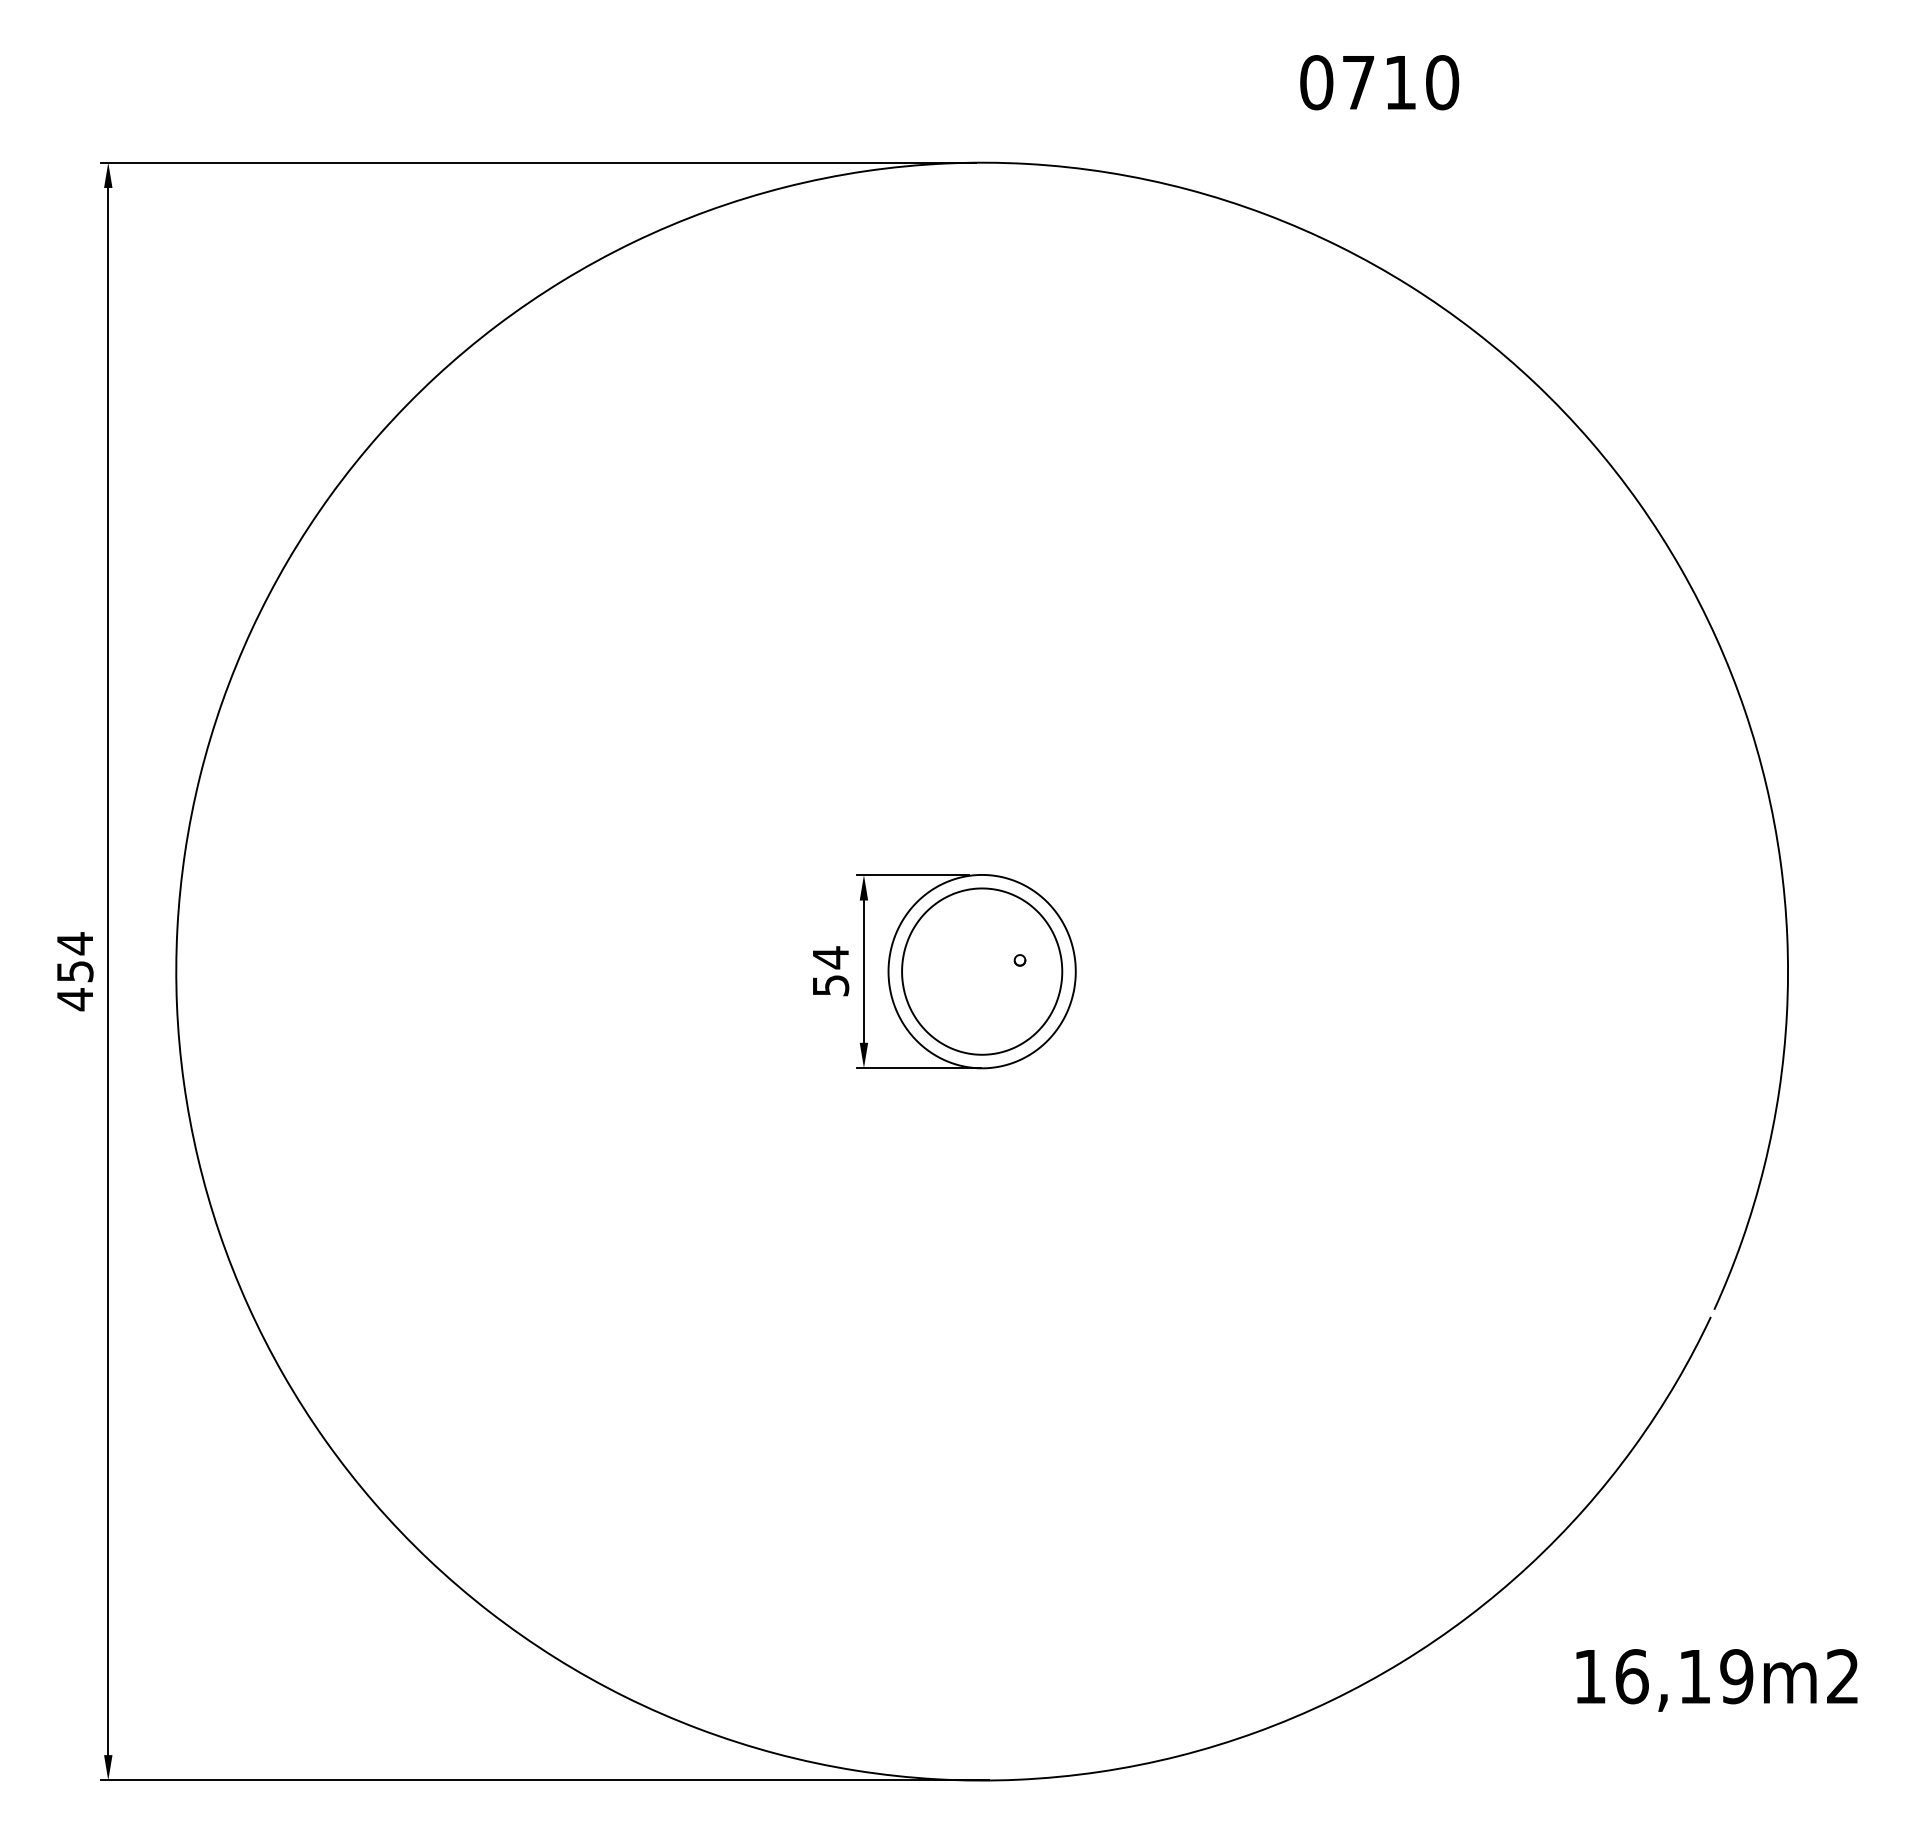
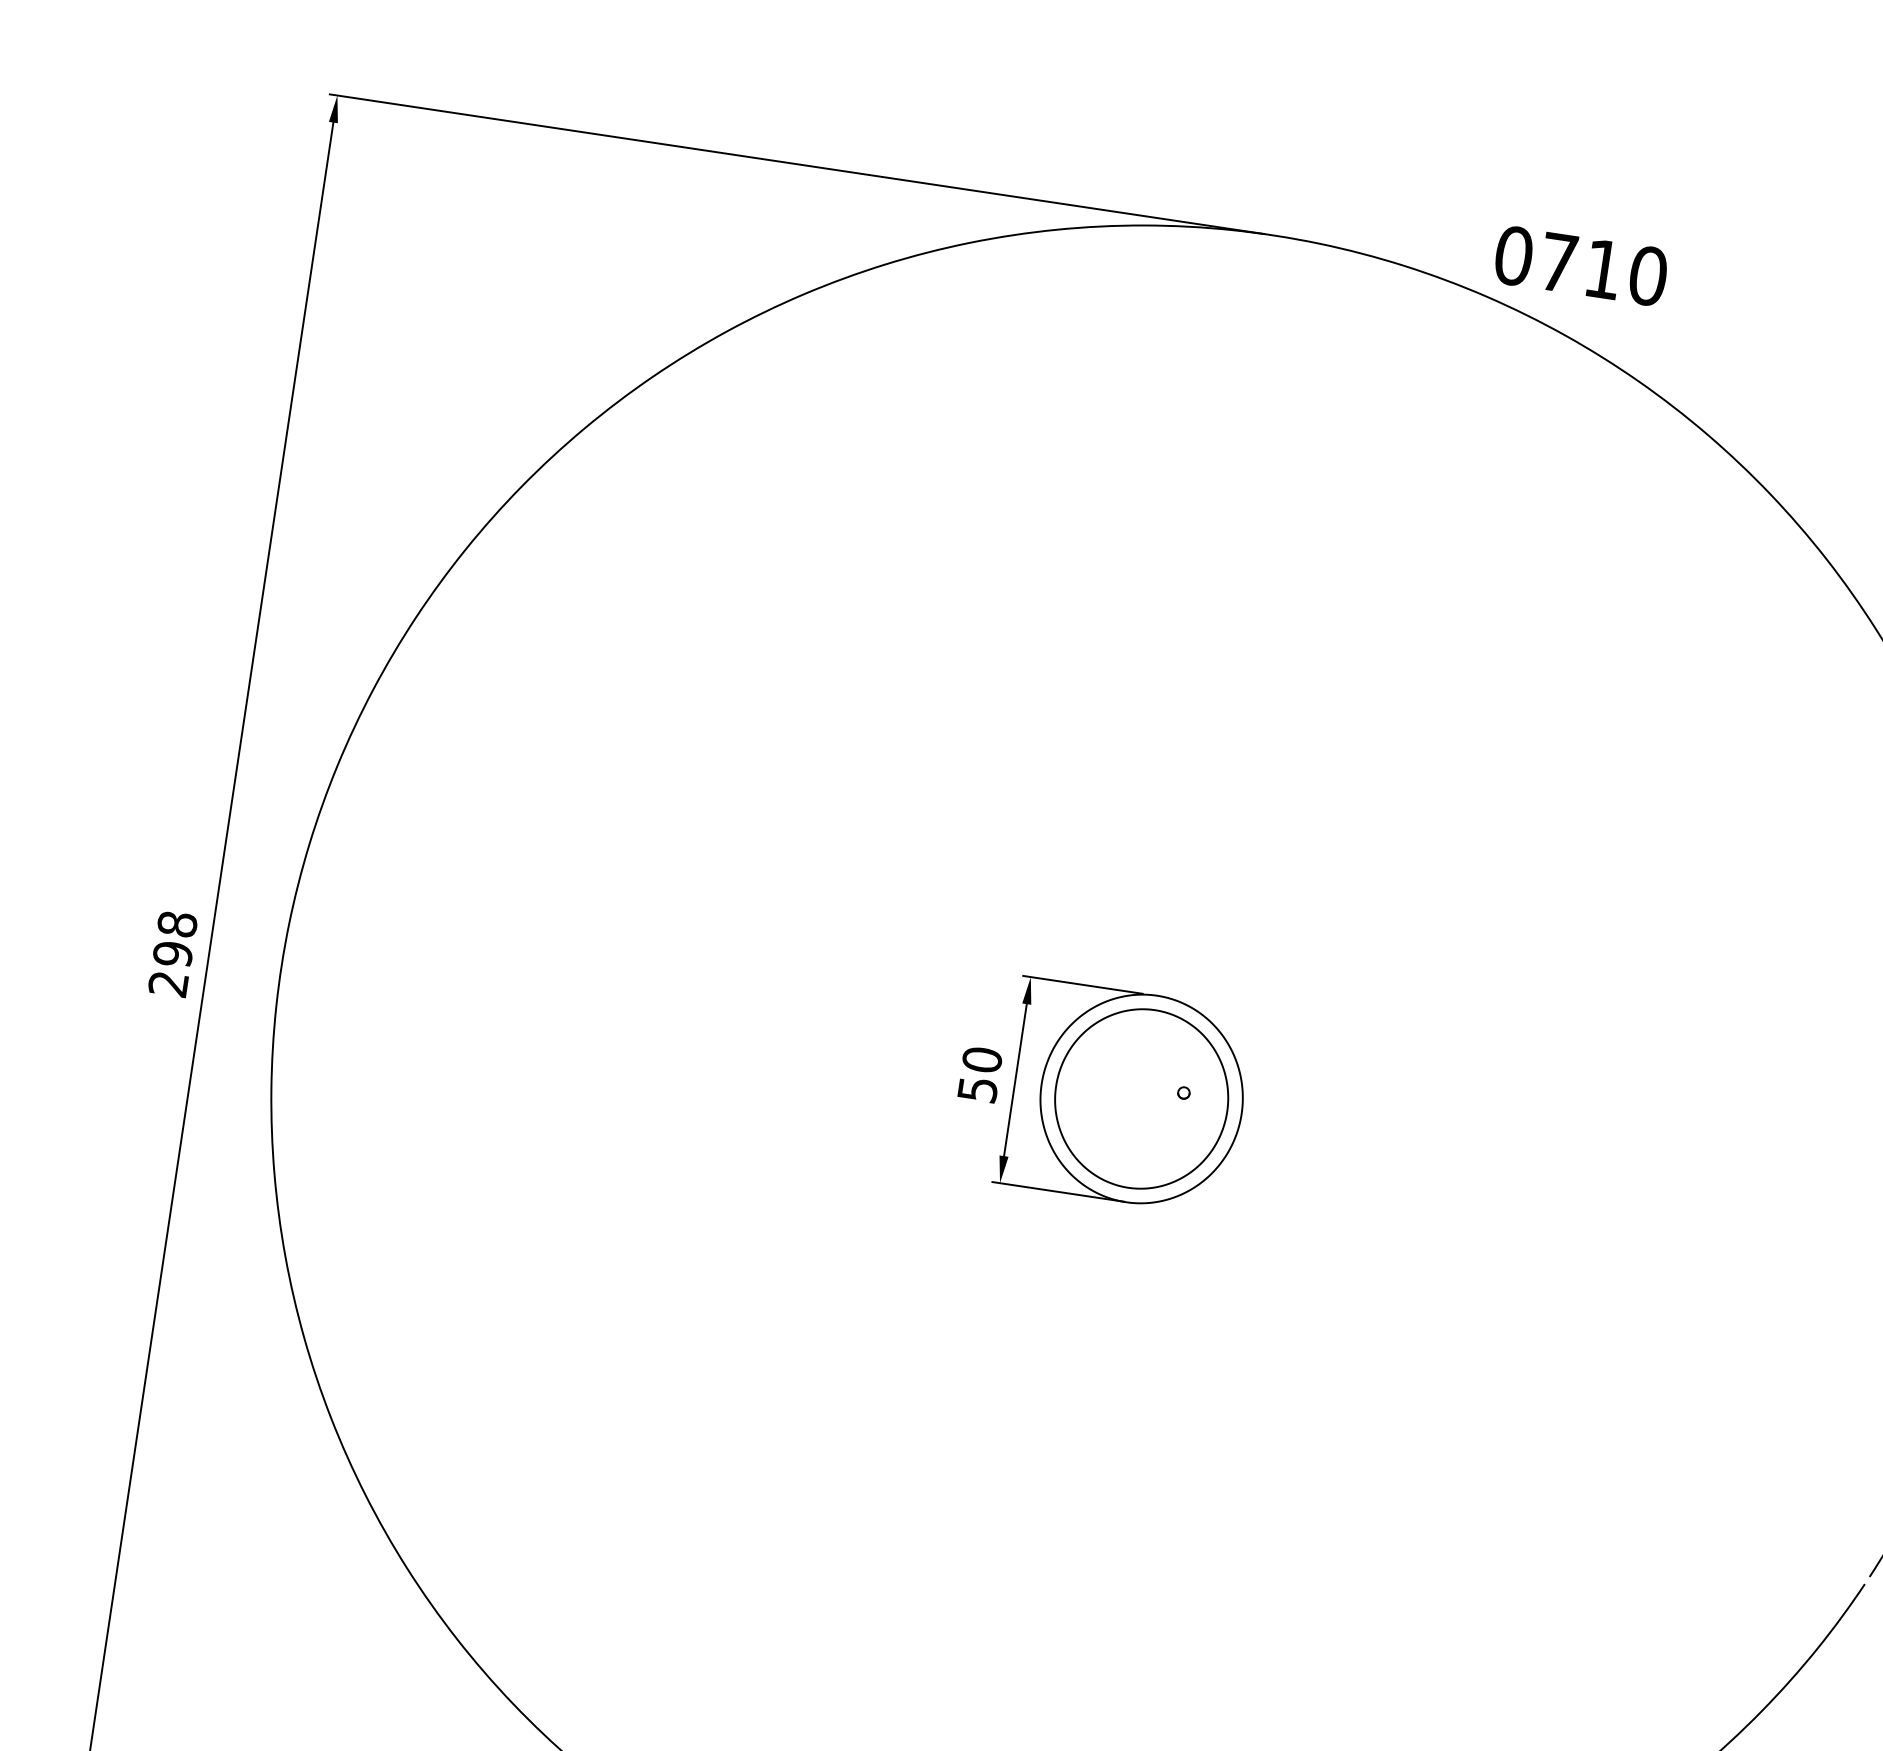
text: (1379, 82) -> (1581, 265), moved
text: (830, 957) -> (981, 1059), 54 -> 50
text: (74, 971) -> (172, 953), 454 -> 298

